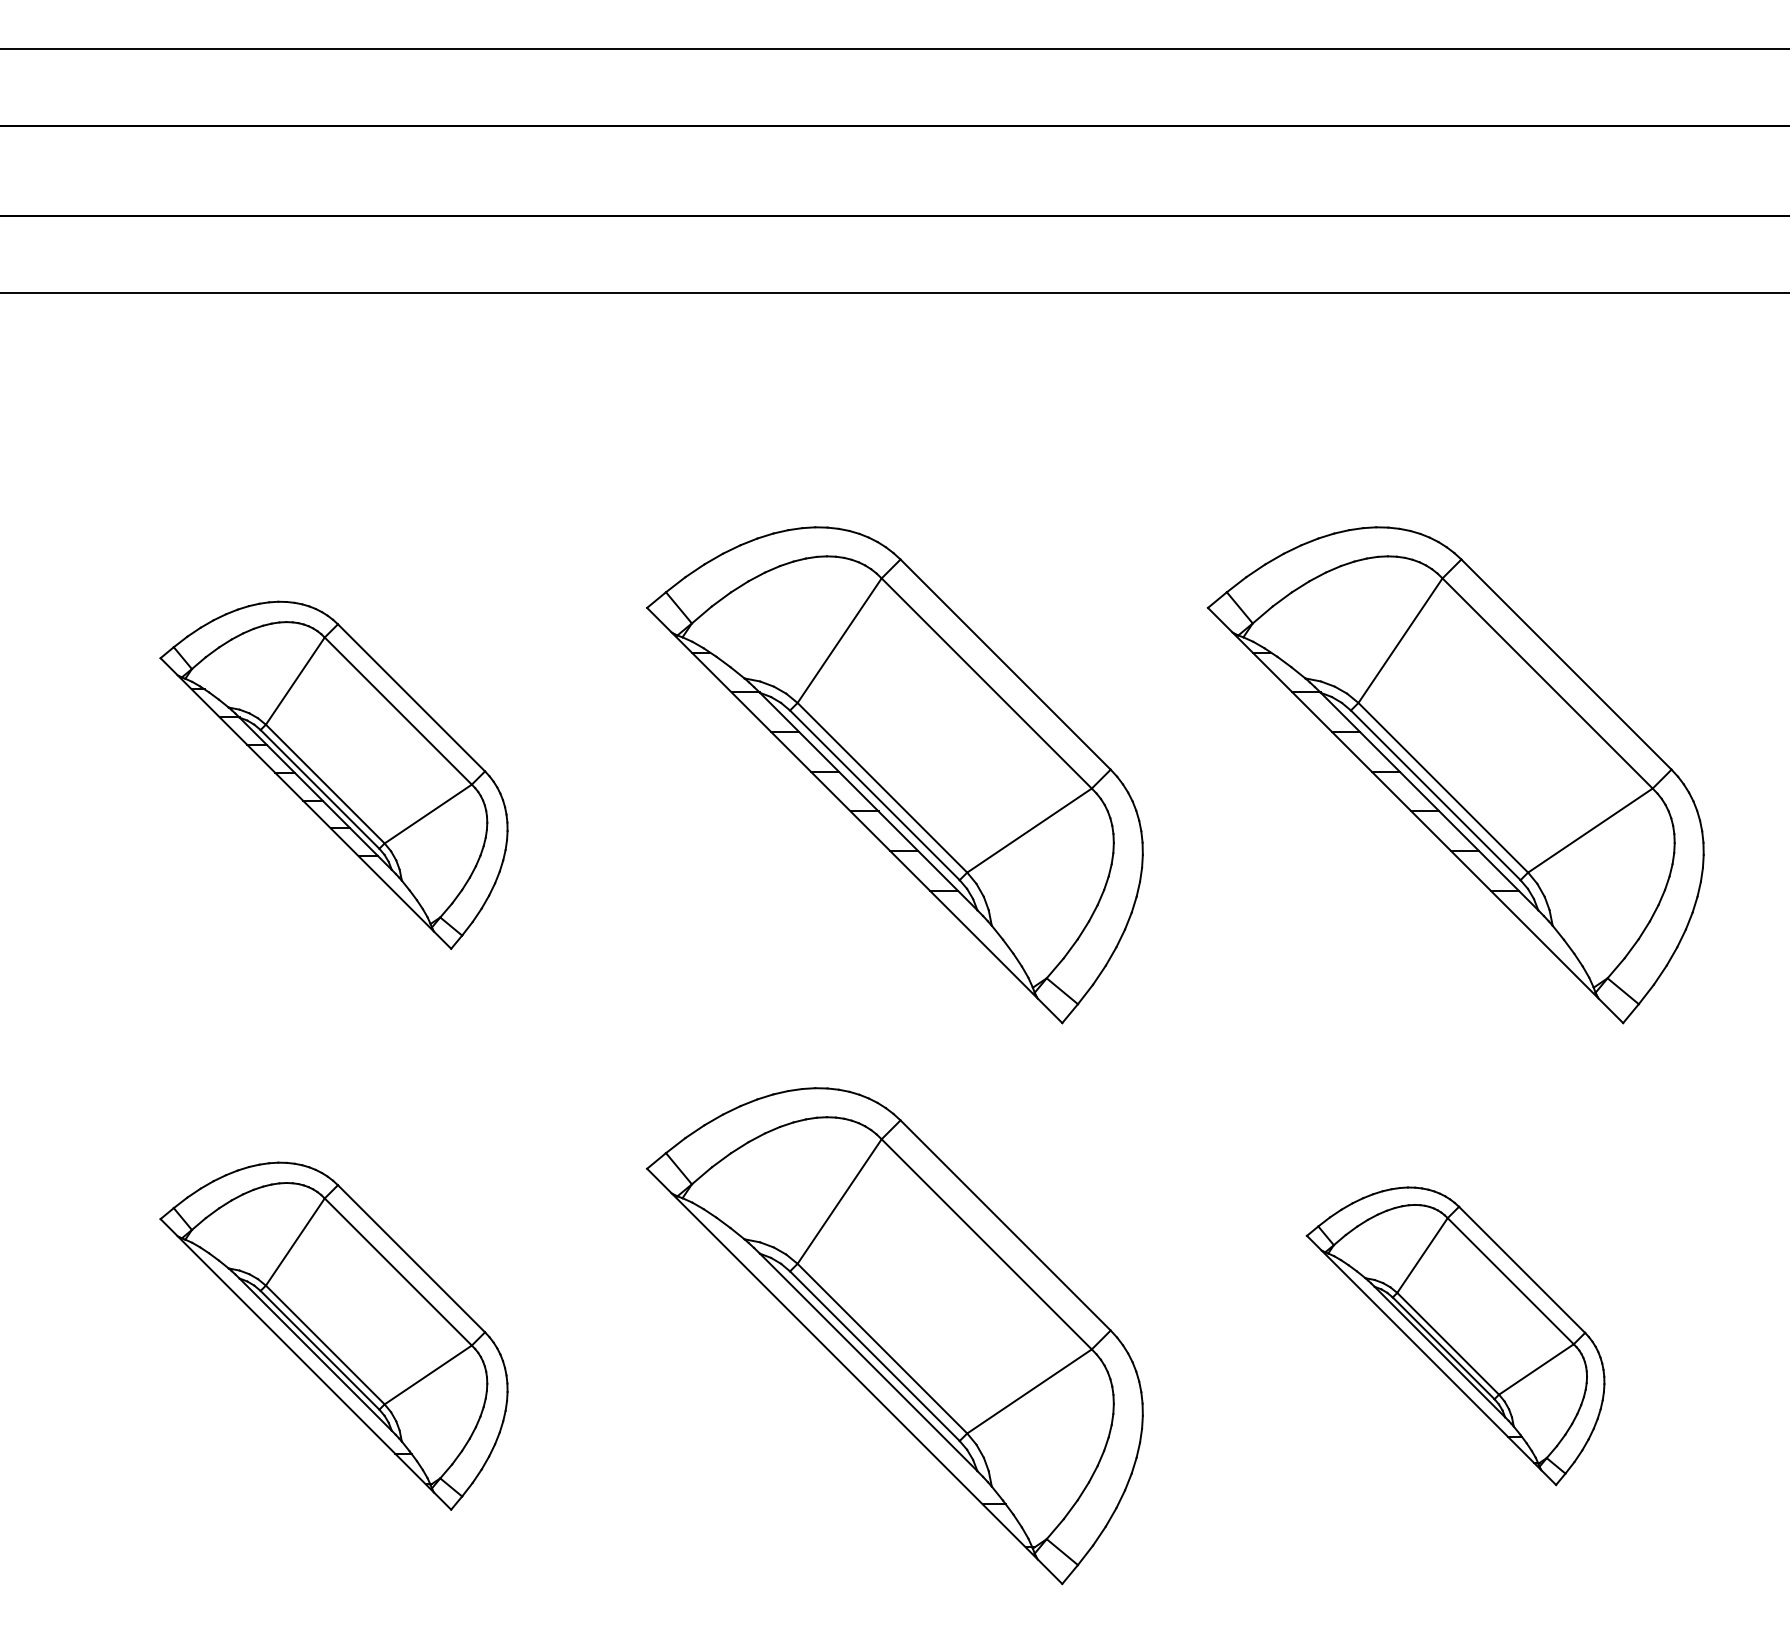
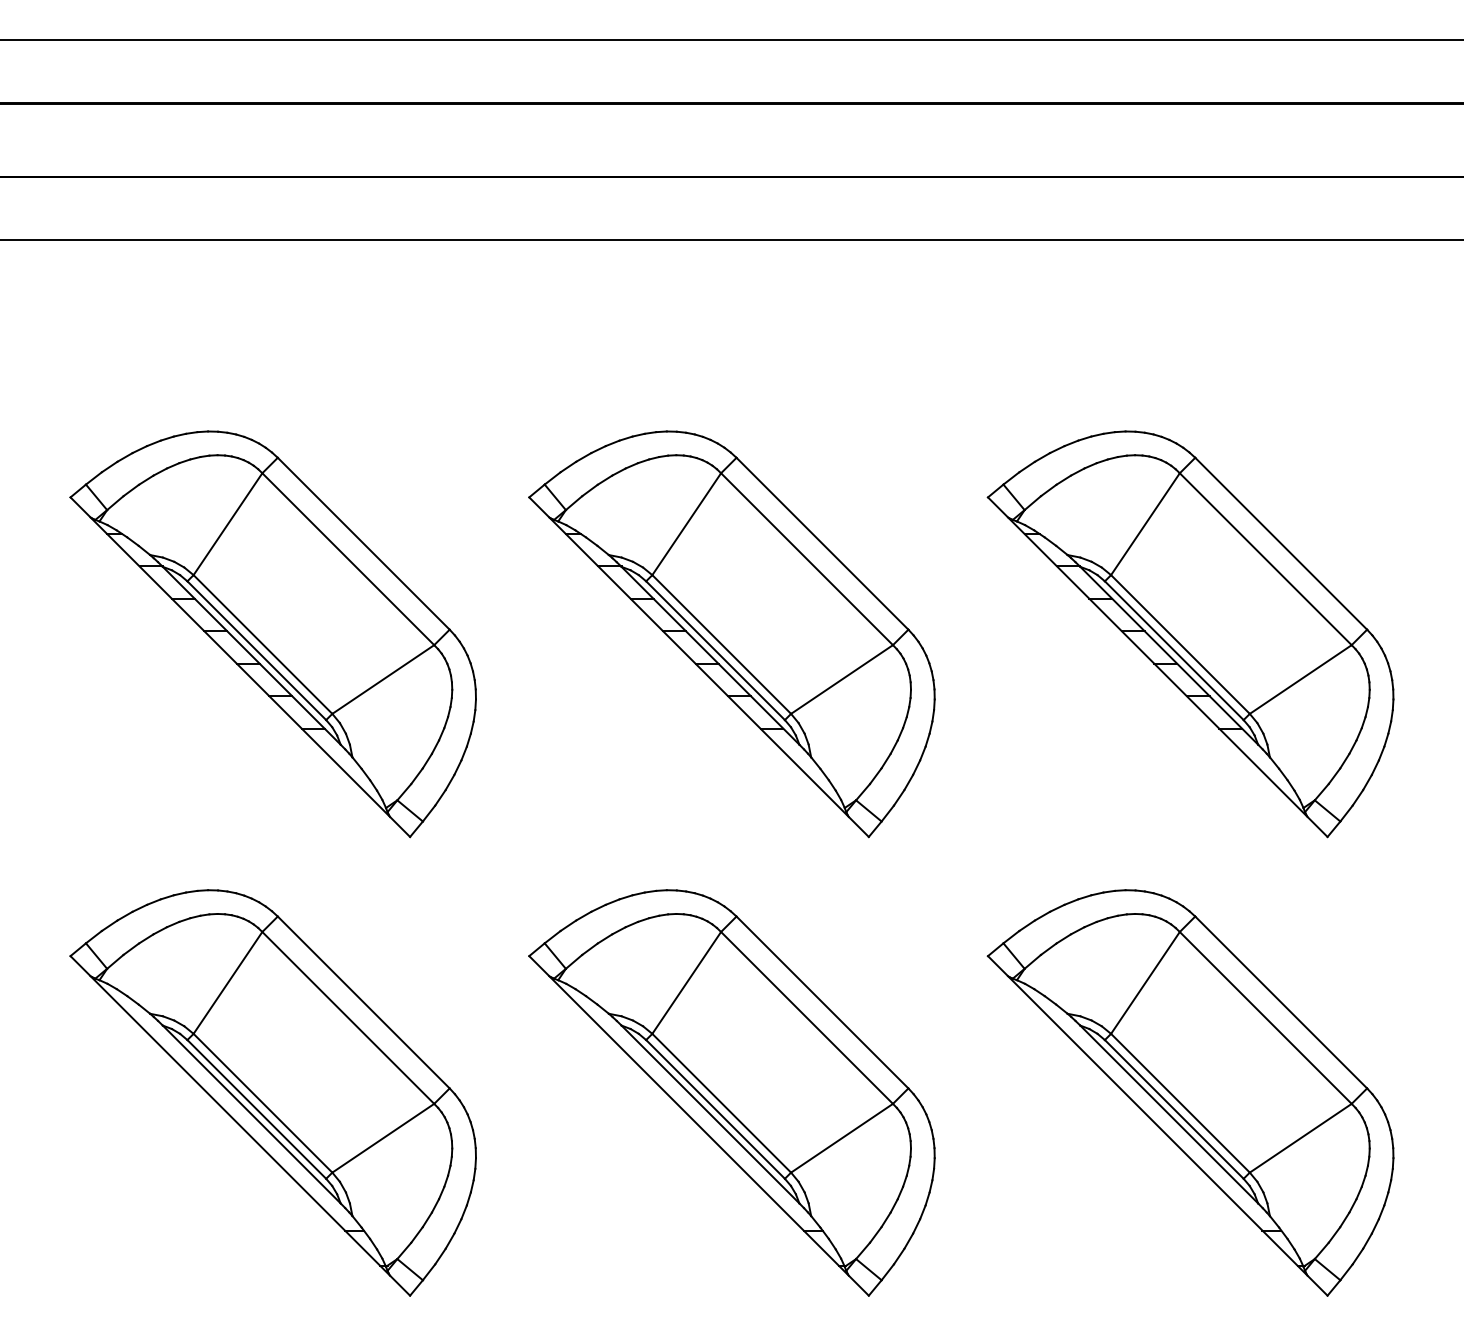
part: (333, 775) -> (272, 634), size x1.43
part: (333, 1336) -> (272, 1093), size x1.43
part: (1455, 1336) -> (1190, 1093), size x1.67

